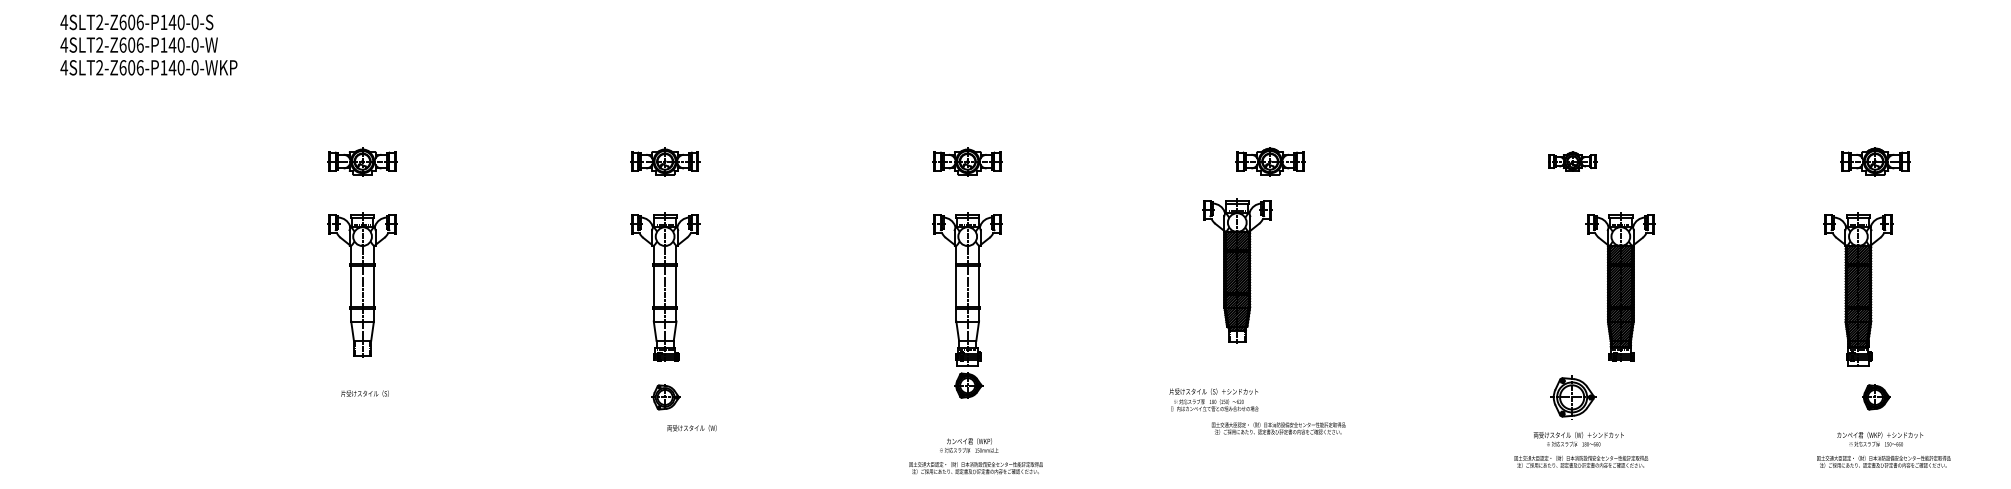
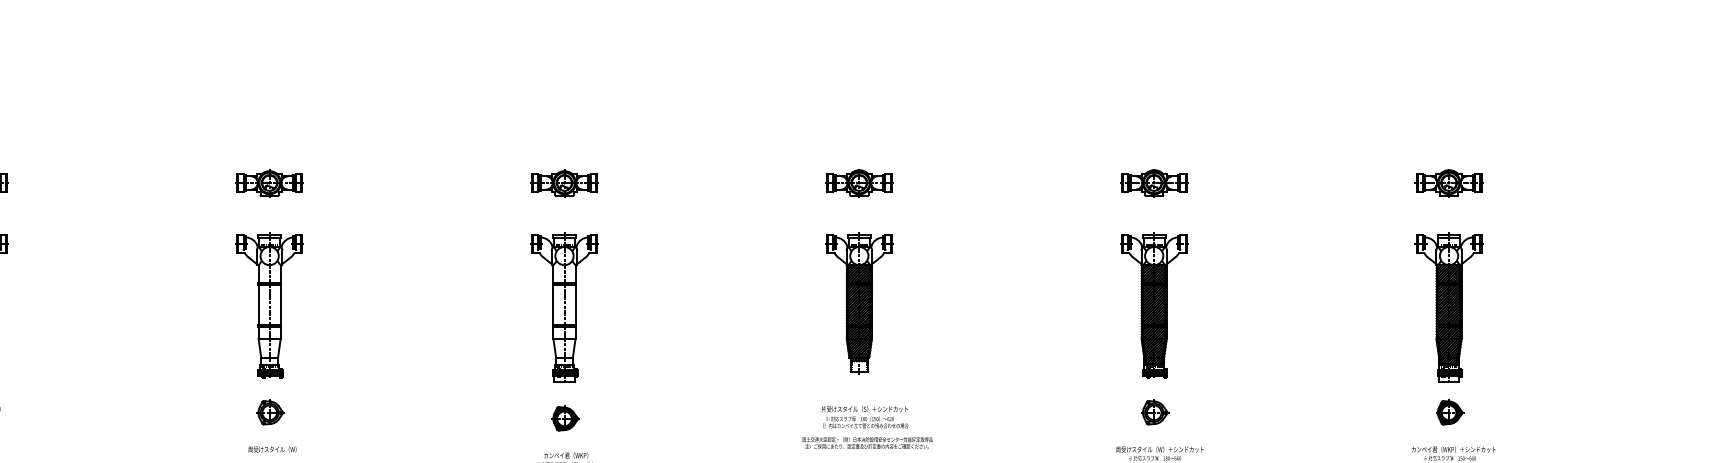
part: (1572, 161) -> (1153, 182), size x1.43
part: (1237, 270) -> (859, 302), moved
part: (1620, 286) -> (1153, 304), moved
part: (1858, 289) -> (1449, 307), moved
part: (968, 385) -> (565, 418), moved
part: (1573, 397) -> (1154, 412), size x0.62
text: (1213, 399) -> (864, 416), moved
text: (691, 428) -> (271, 449), moved

